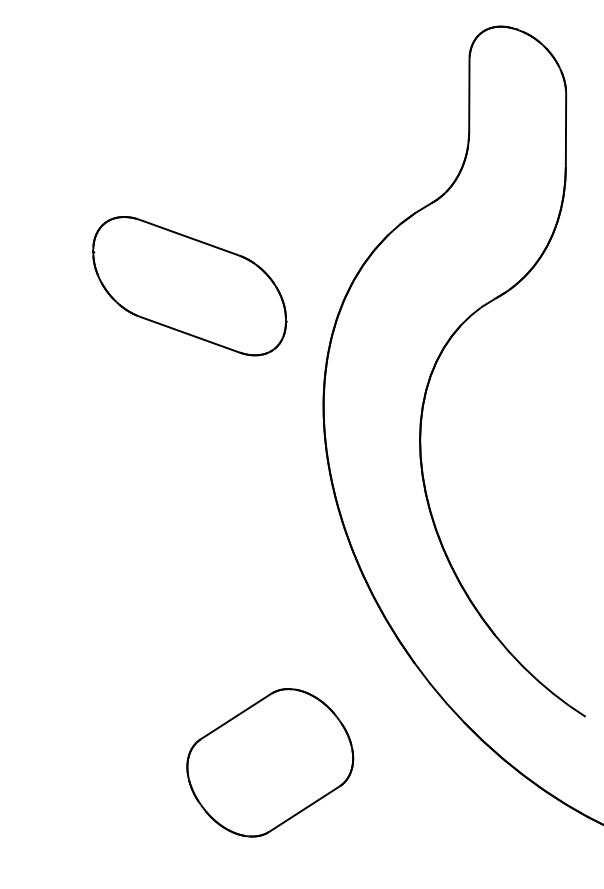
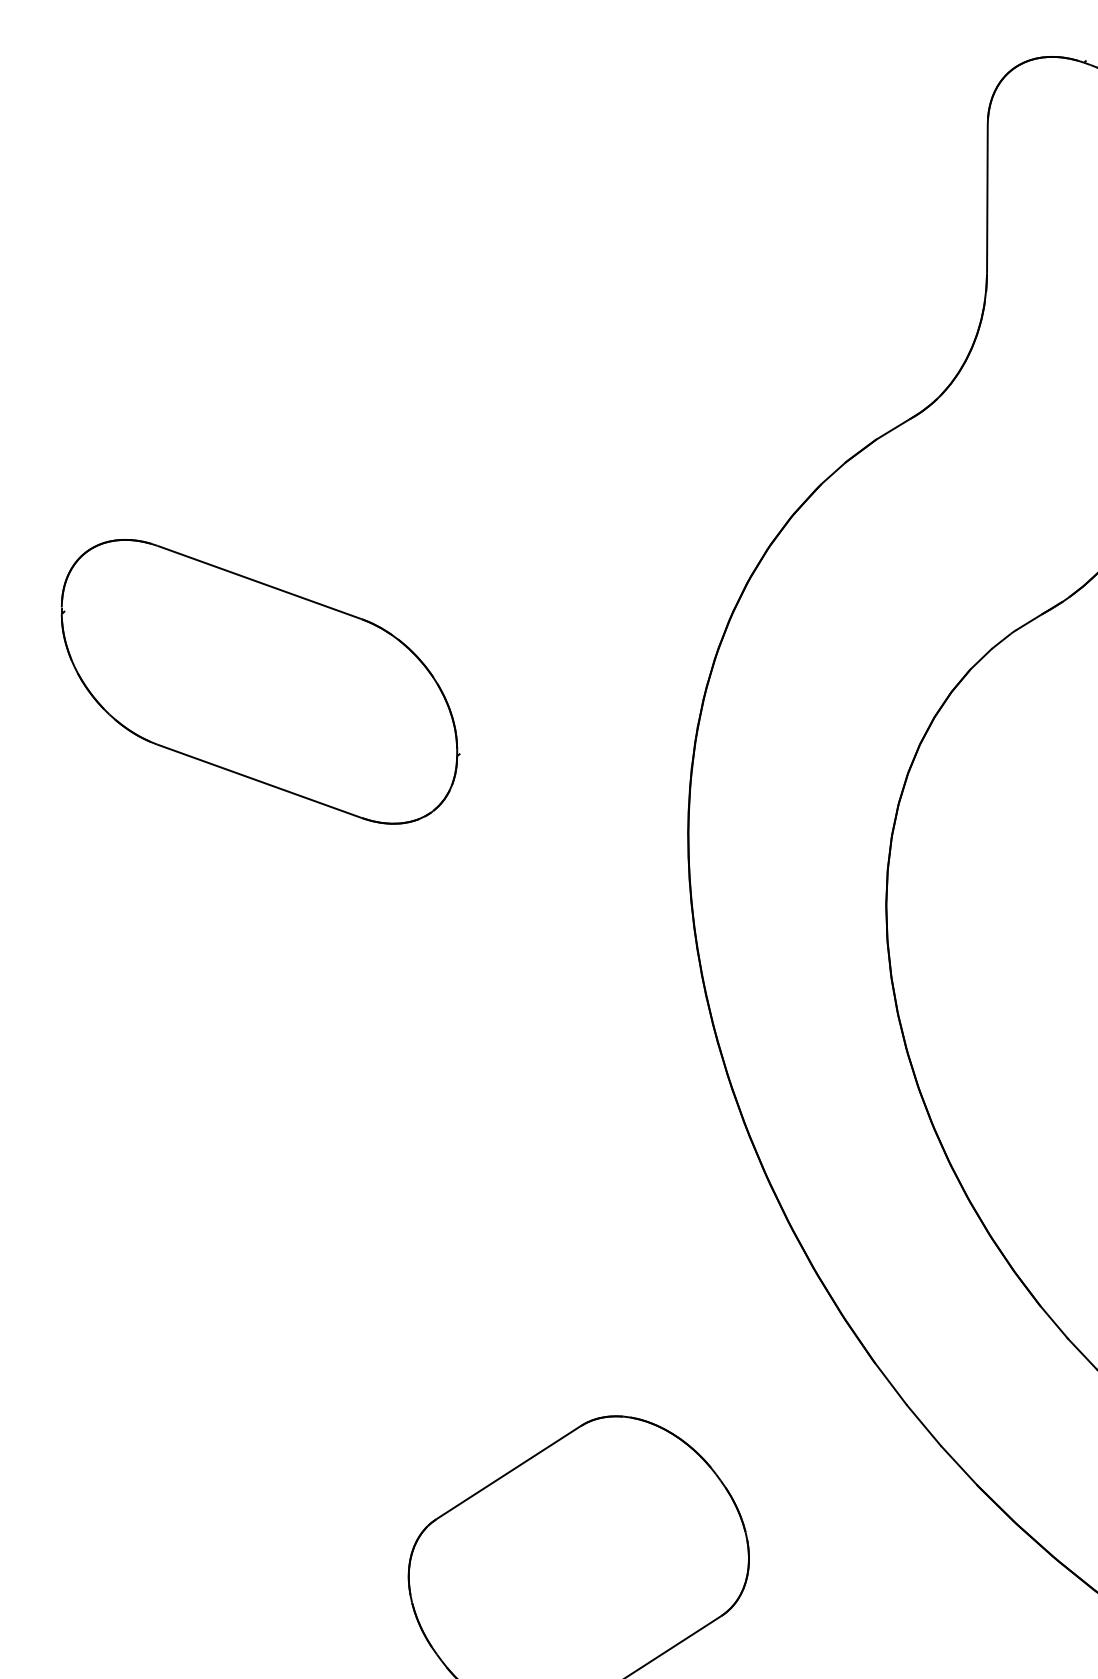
part: (189, 286) -> (259, 682), moved

